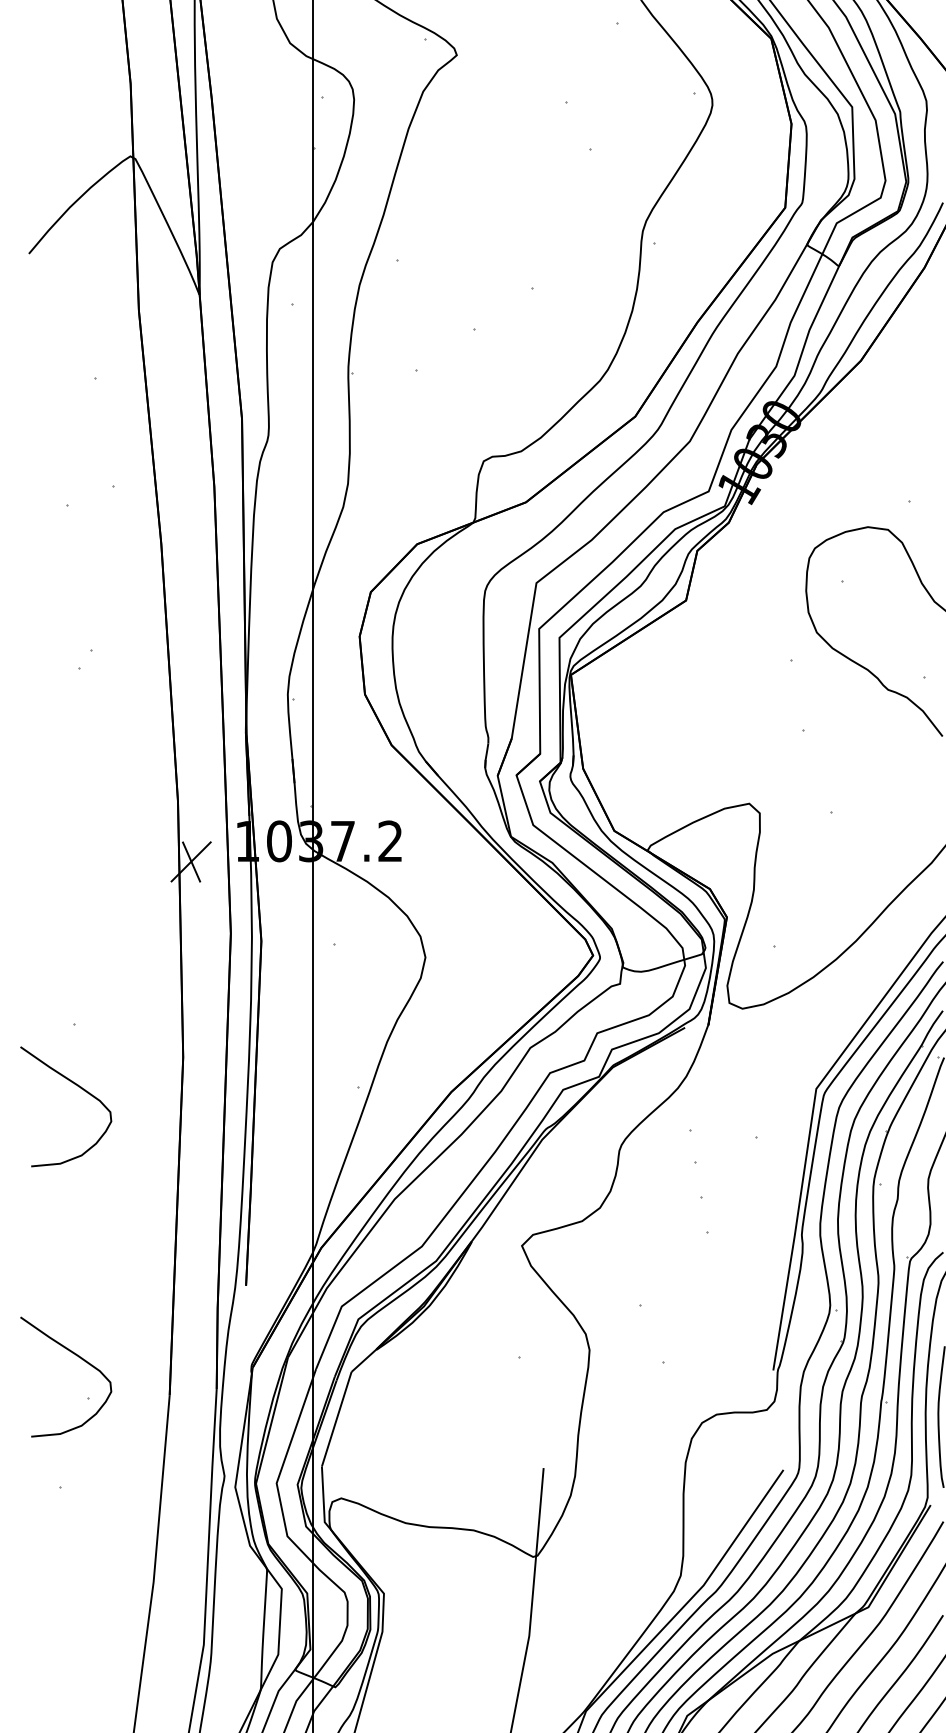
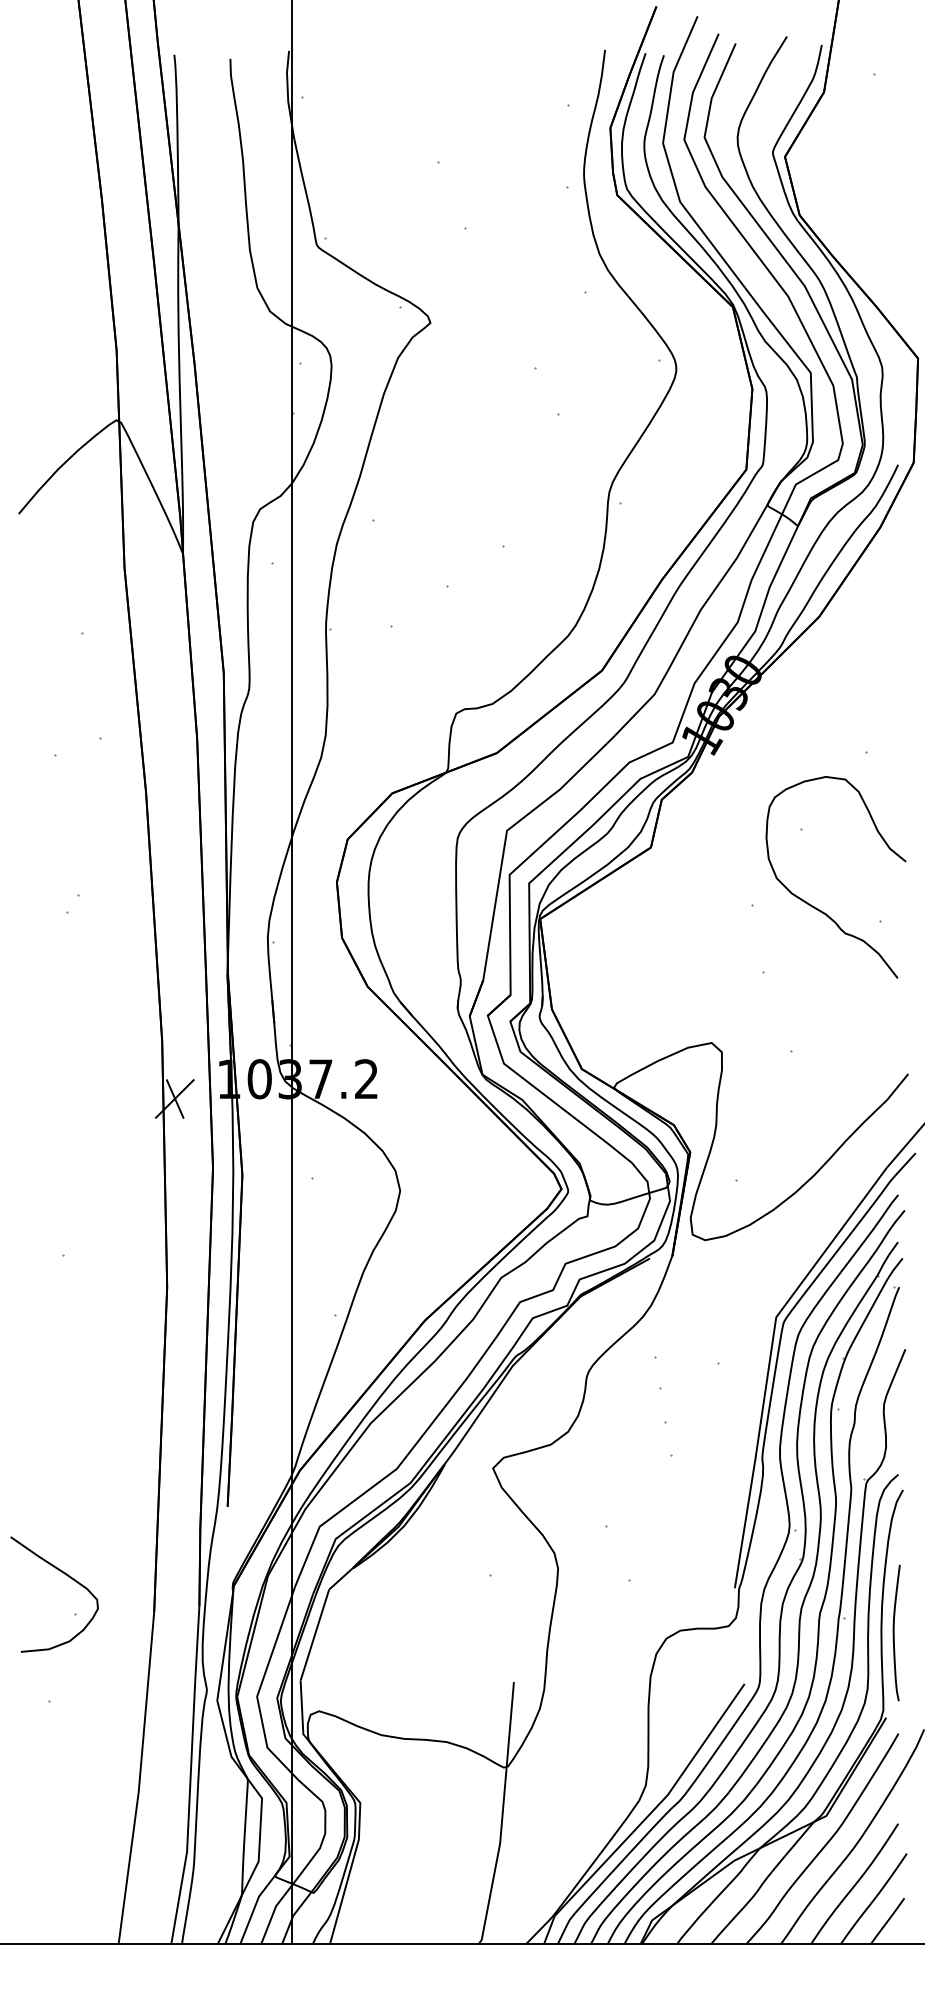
curve: (79, 1088) -> (67, 1316), removed

